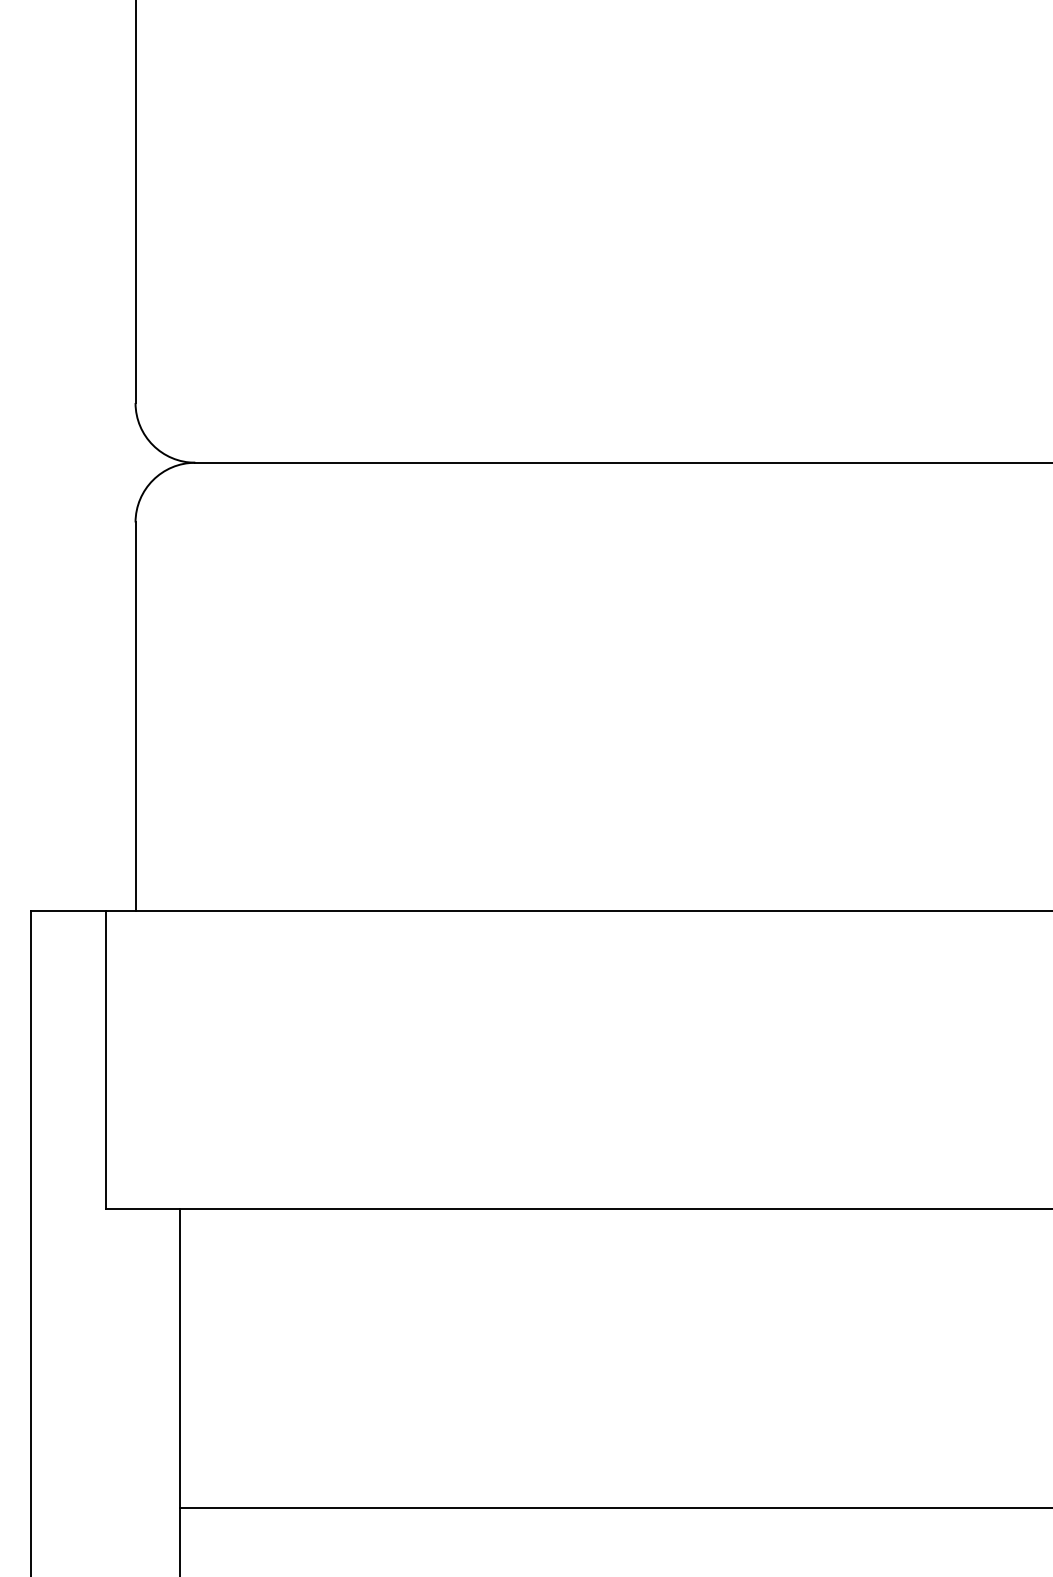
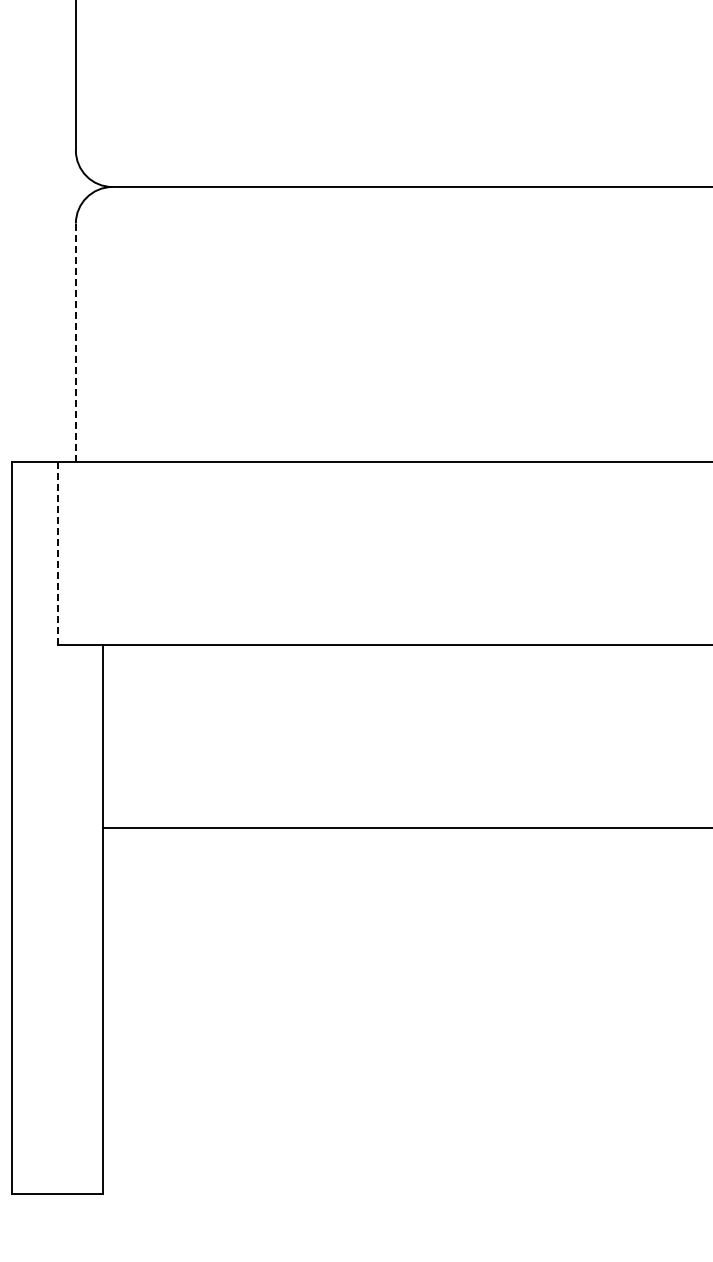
line: (134, 716) -> (75, 342), solid -> dashed
line: (105, 1060) -> (57, 553), solid -> dashed

